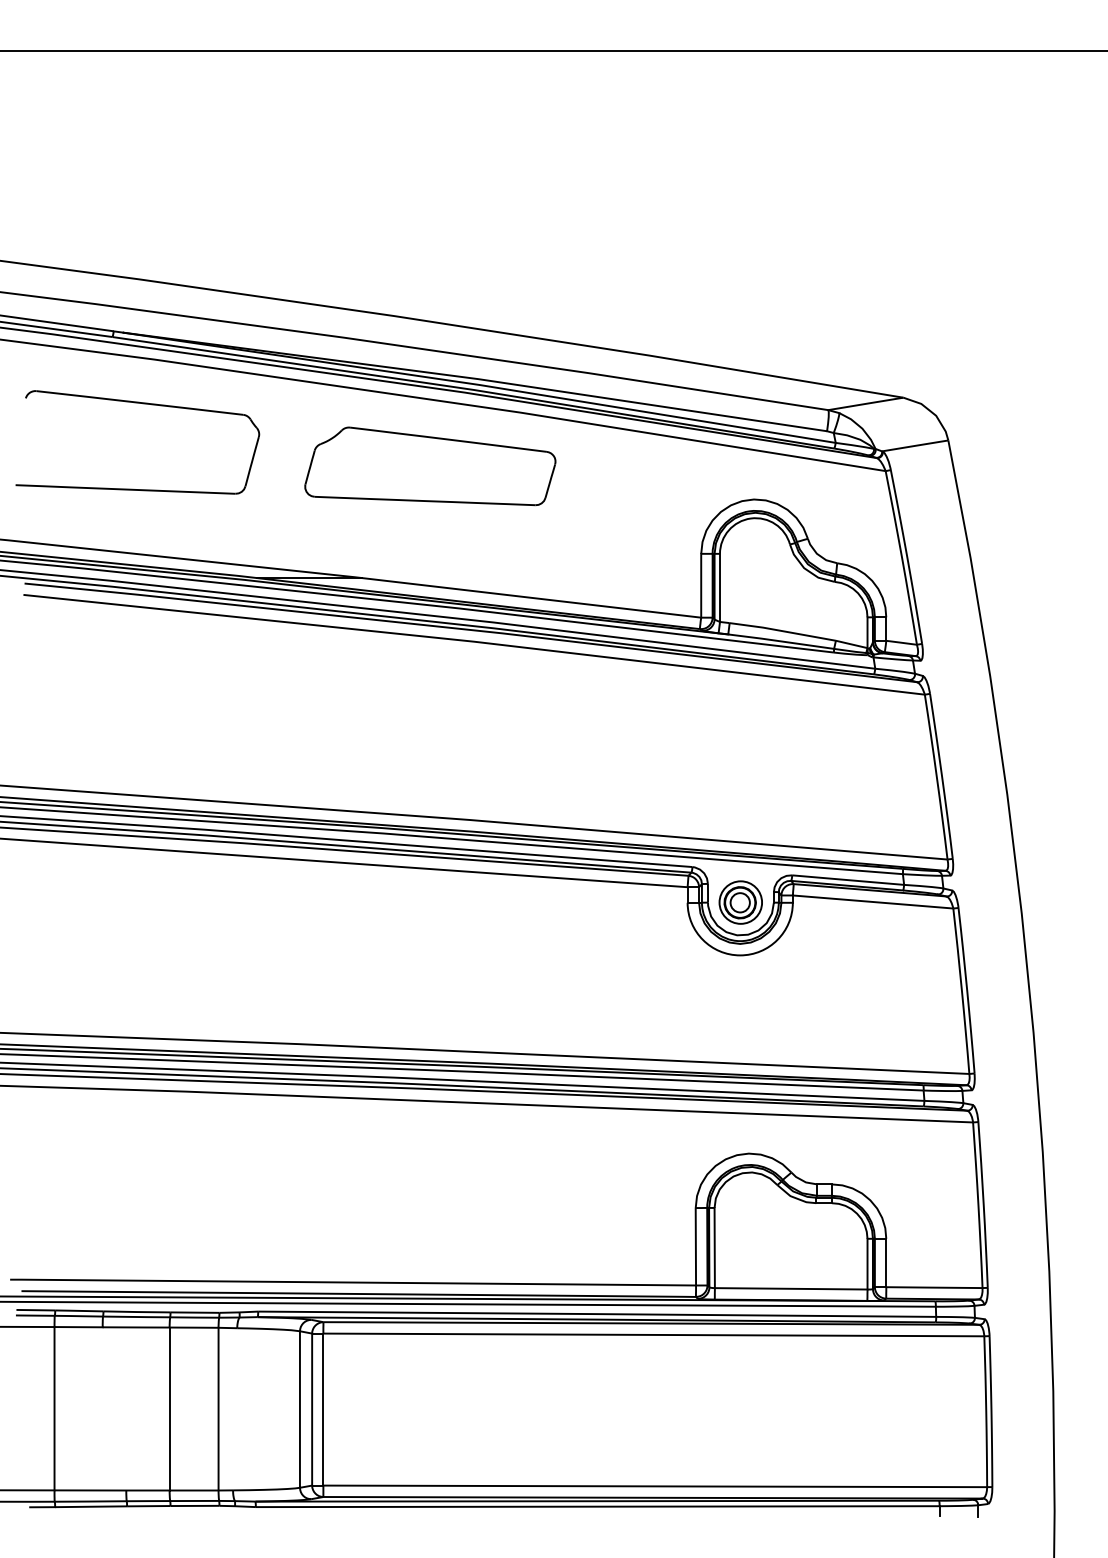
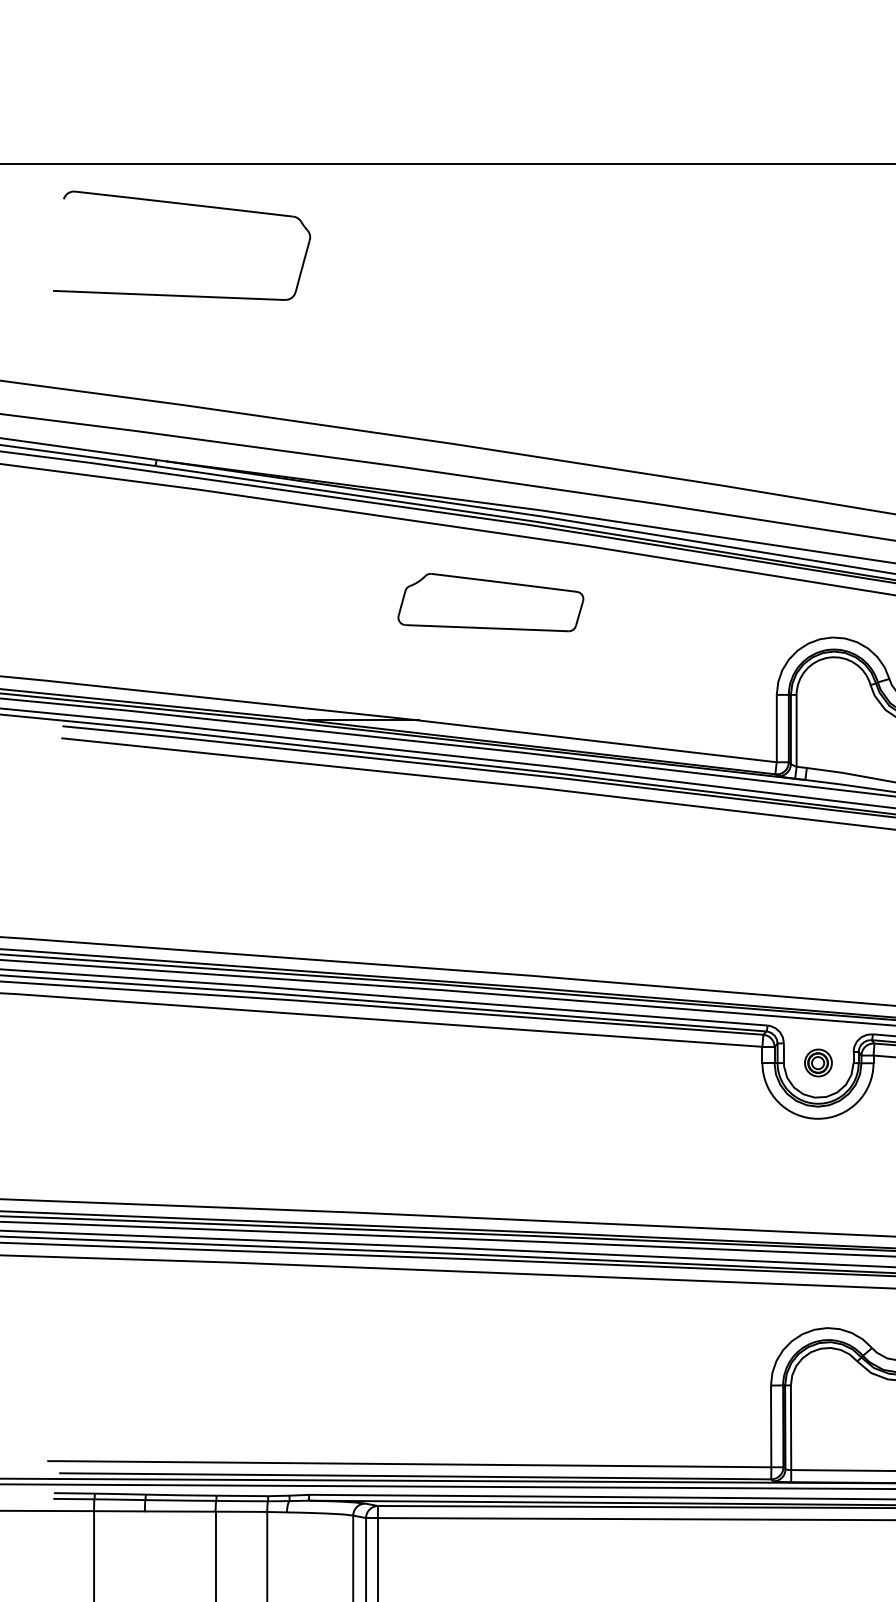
part: (142, 404) -> (186, 205), moved
part: (430, 466) -> (491, 602), size x0.7
part: (740, 902) -> (818, 1062), size x0.6

